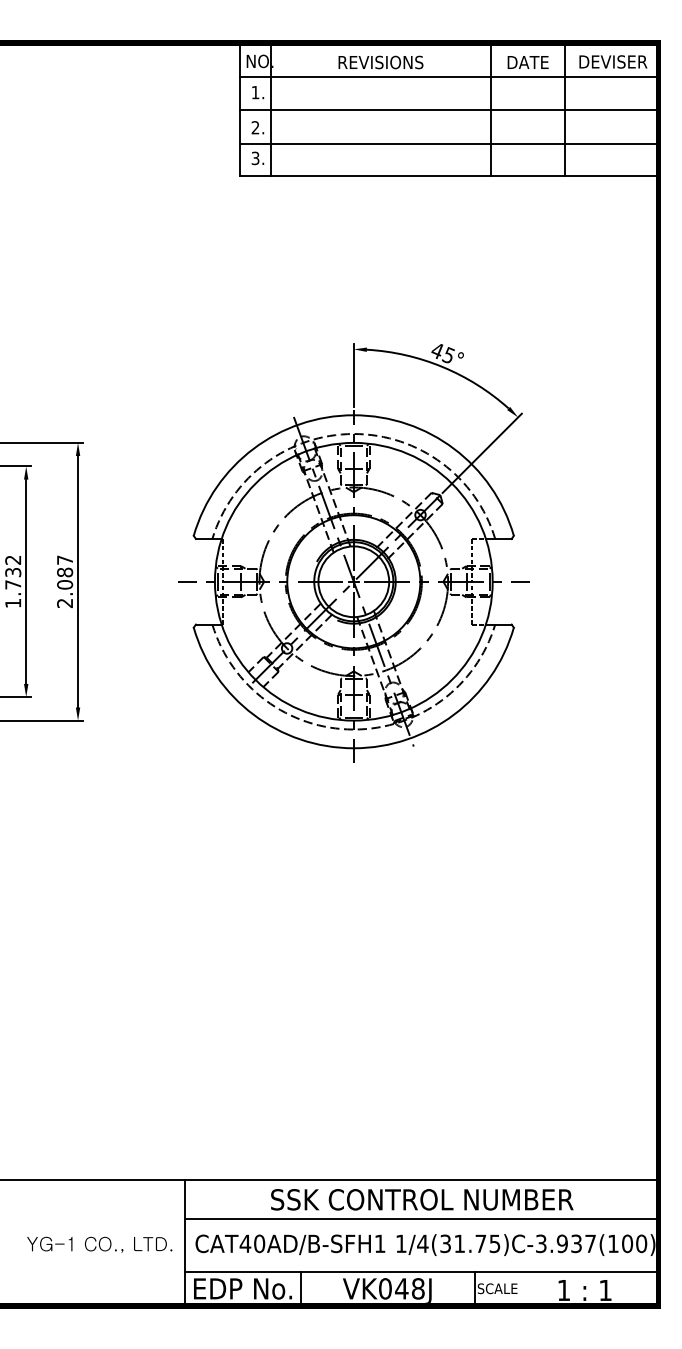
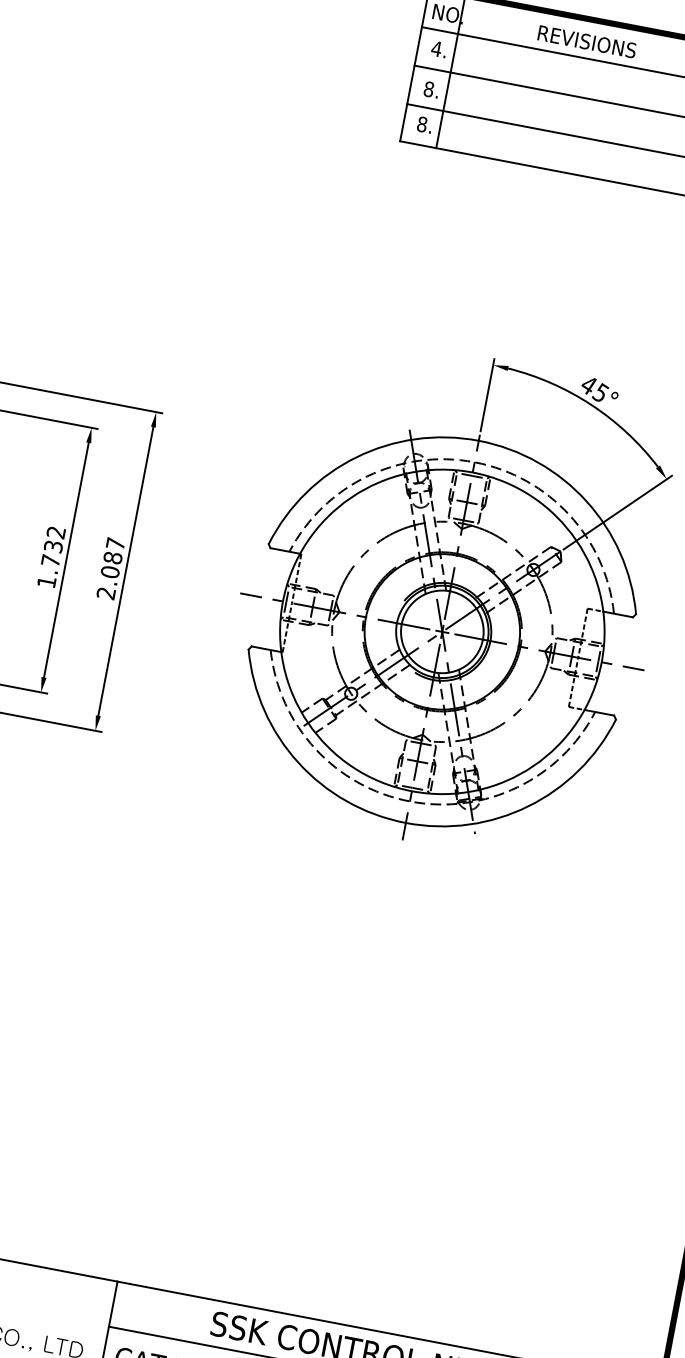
text: (255, 92) -> (436, 48), 1. -> 4.
text: (255, 127) -> (428, 89), 2. -> 8.
text: (255, 158) -> (422, 124), 3. -> 8.

